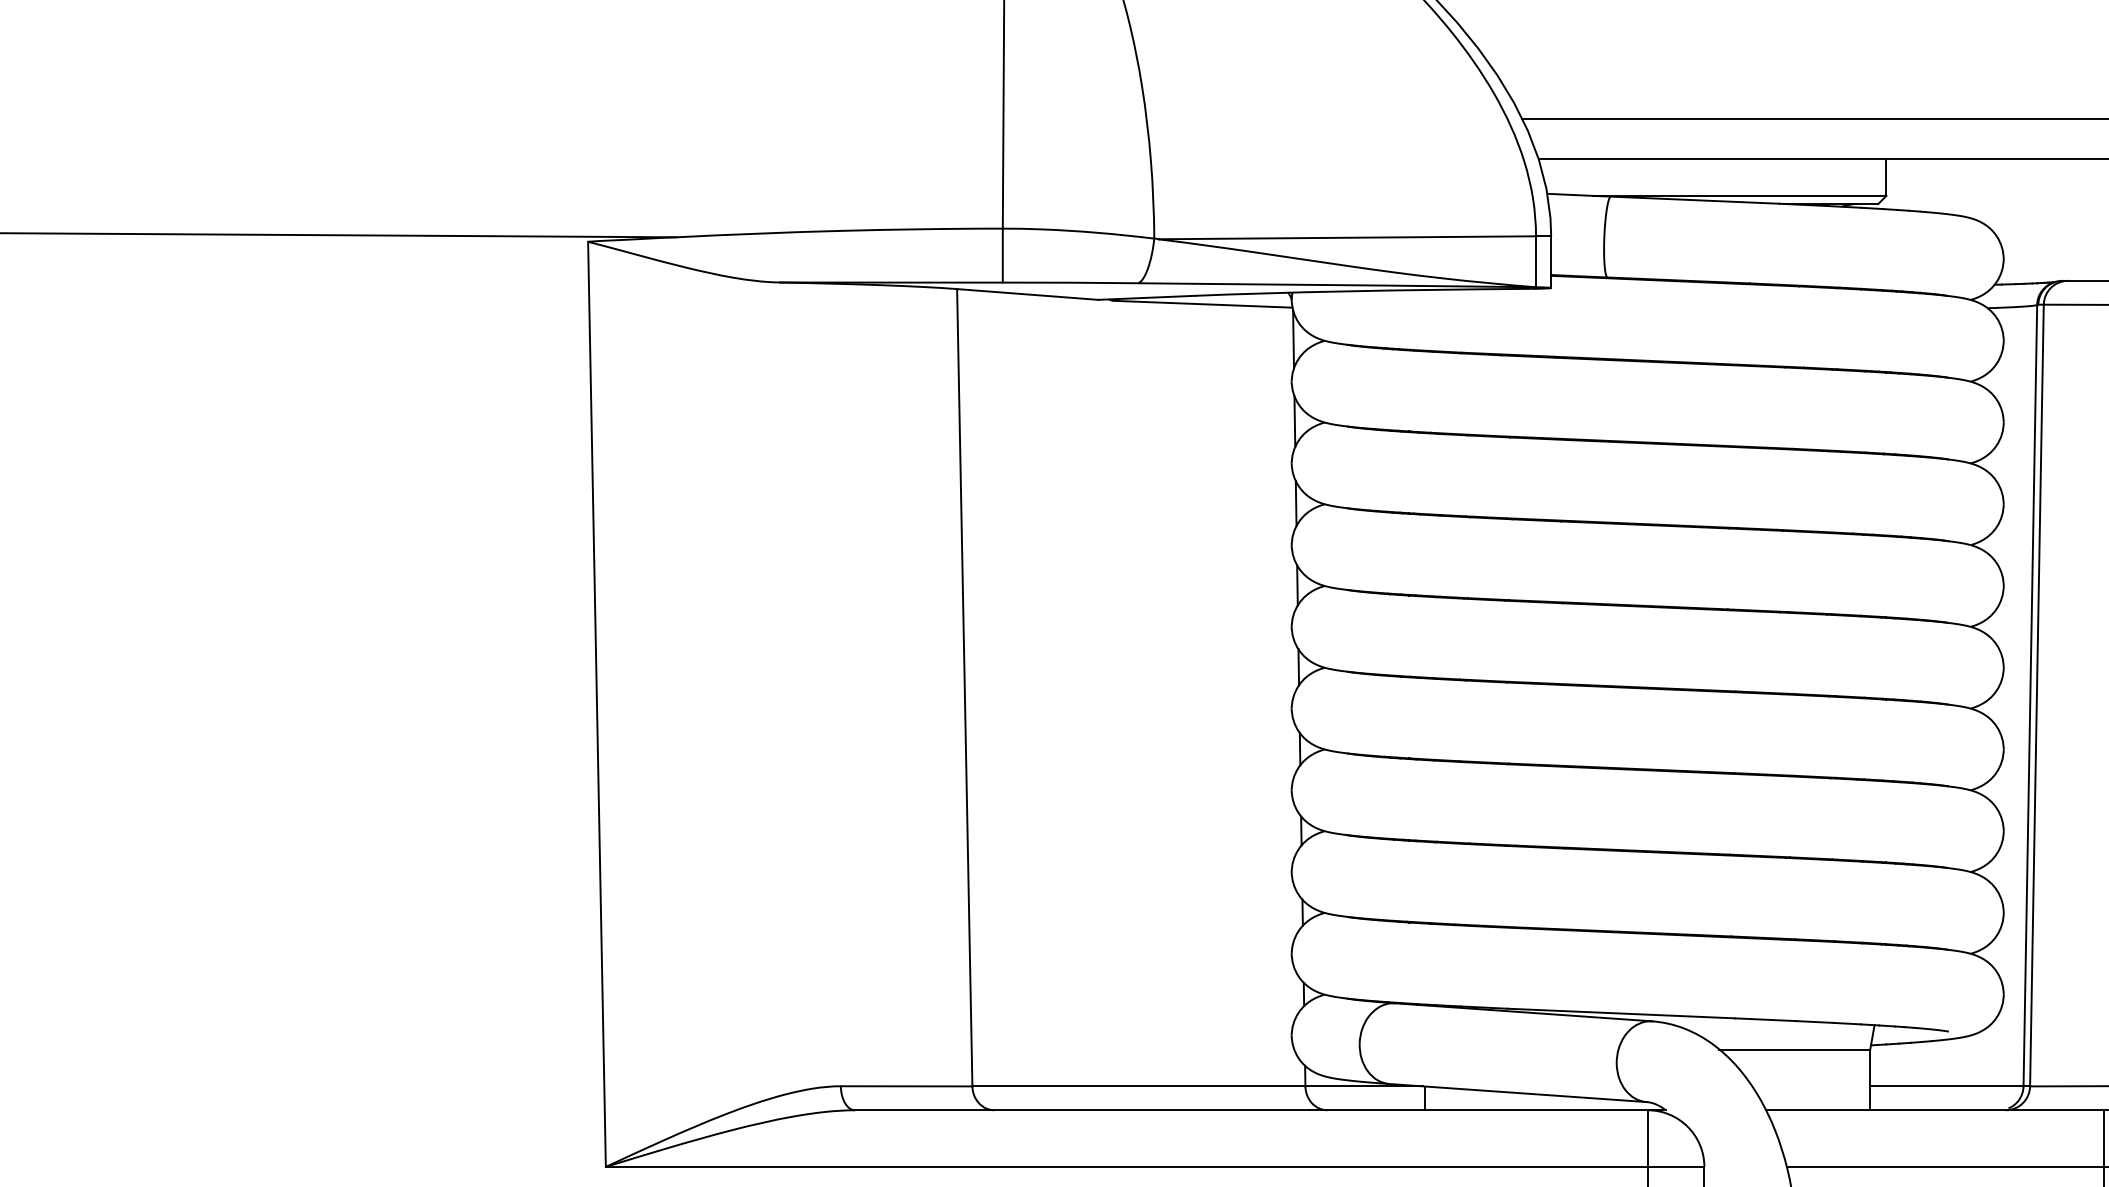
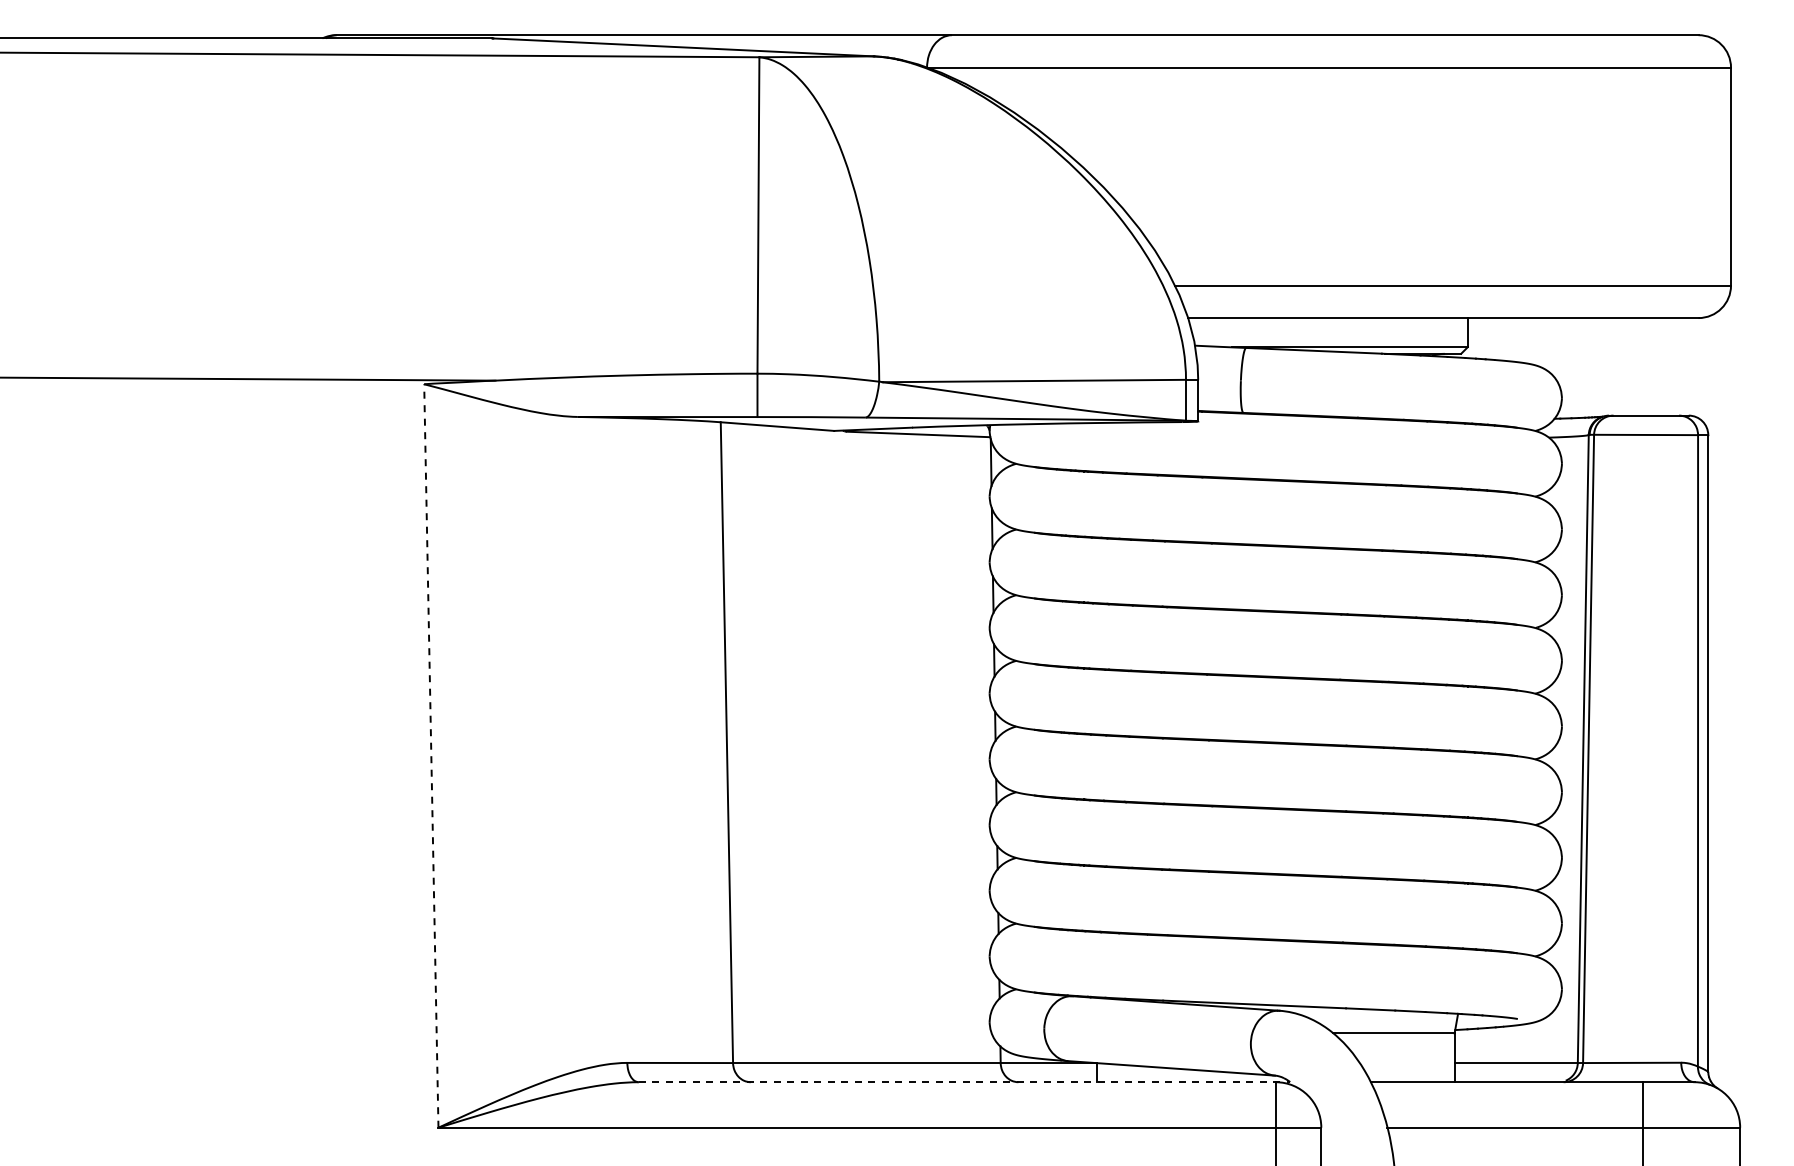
line: (597, 704) -> (431, 756), solid -> dashed
line: (1260, 1110) -> (964, 1082), solid -> dashed

